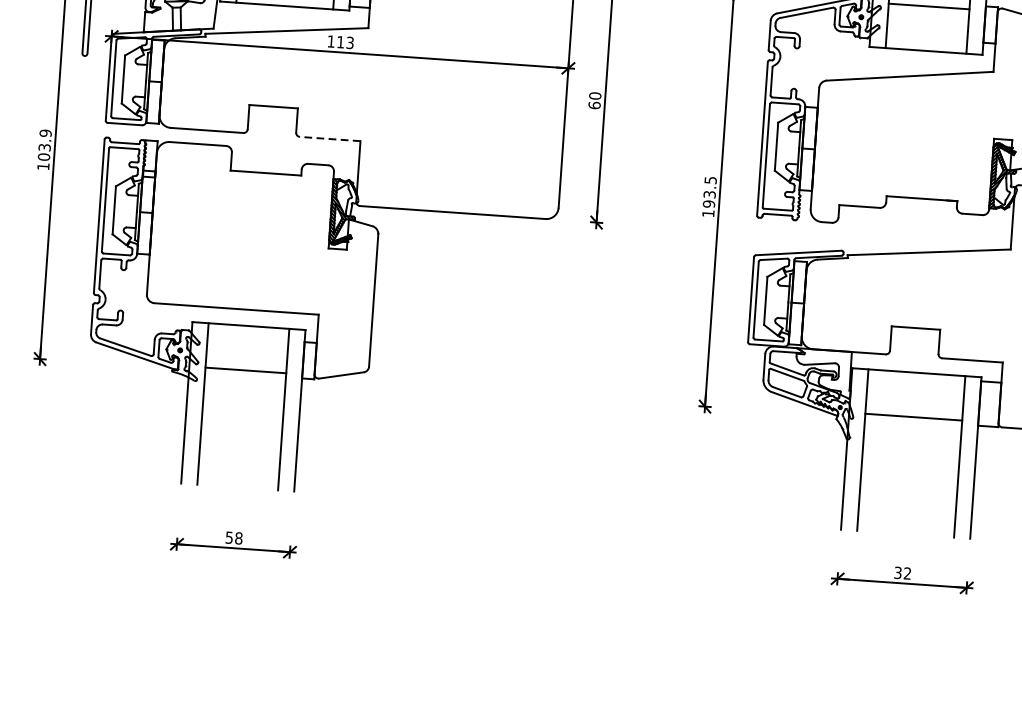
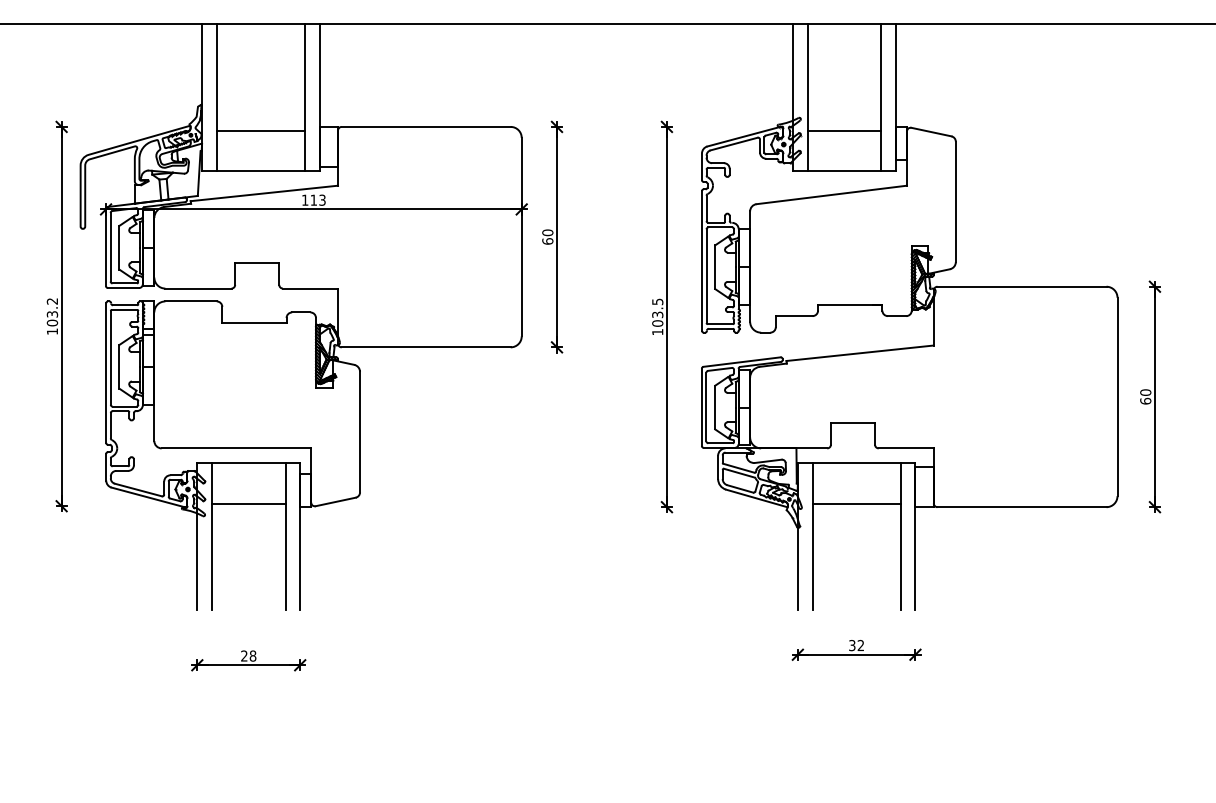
text: (45, 133) -> (52, 301), 103.9 -> 103.2
line: (330, 138) -> (310, 288), dashed -> solid
text: (708, 204) -> (657, 323), 193.5 -> 103.5
text: (229, 537) -> (244, 655), 58 -> 28

